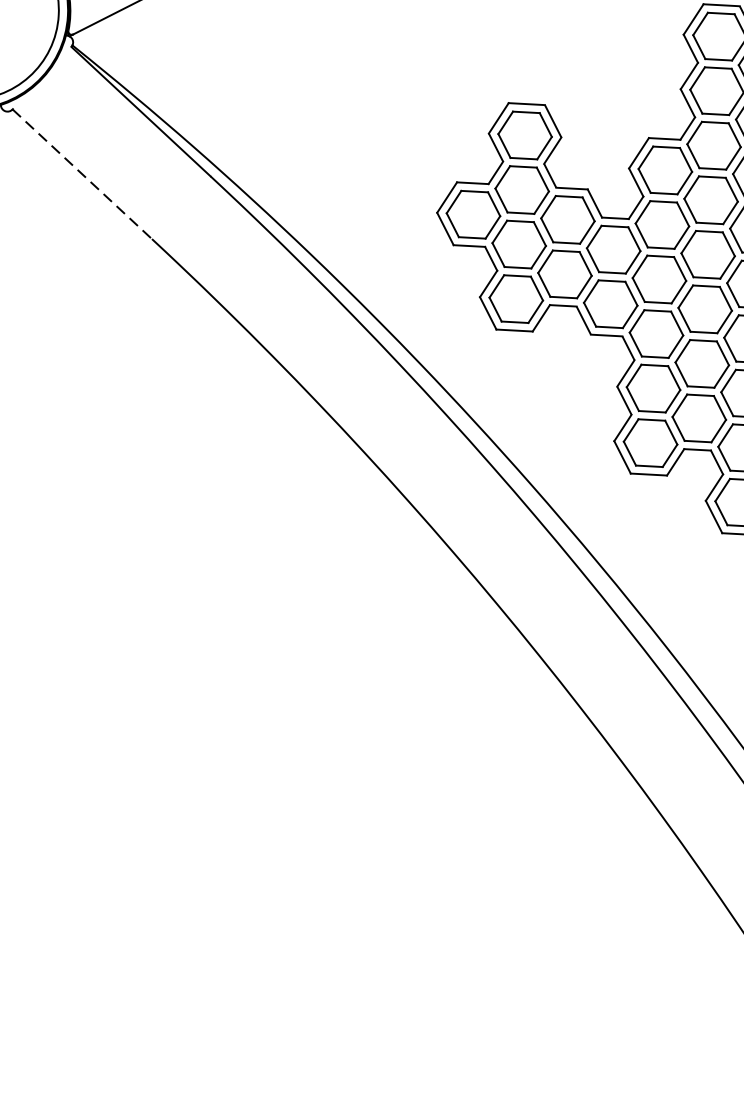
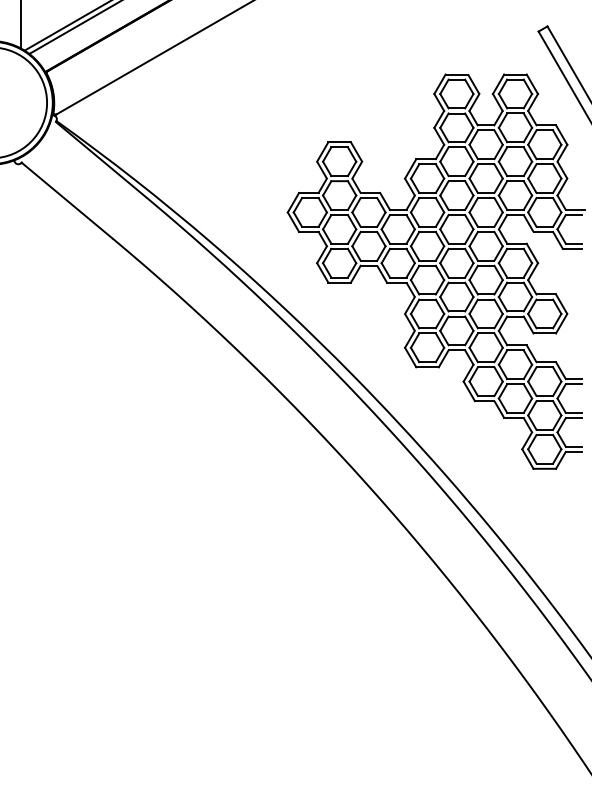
line: (83, 174) -> (67, 200), dashed -> solid

